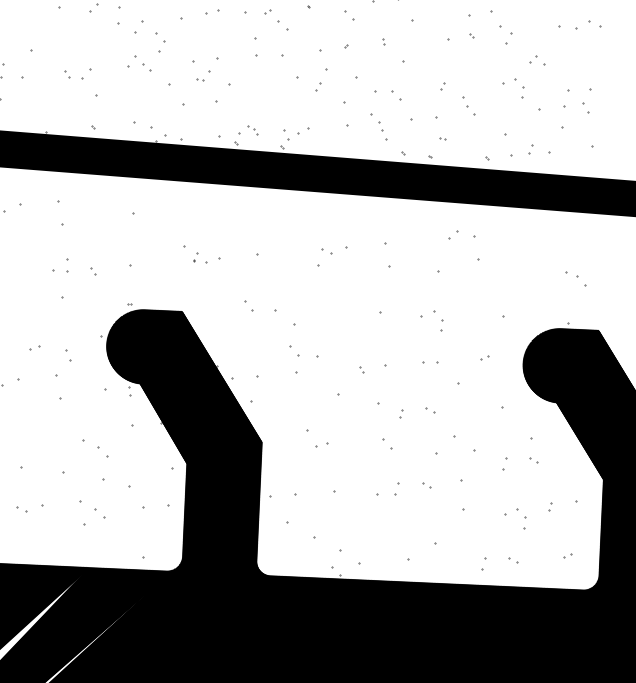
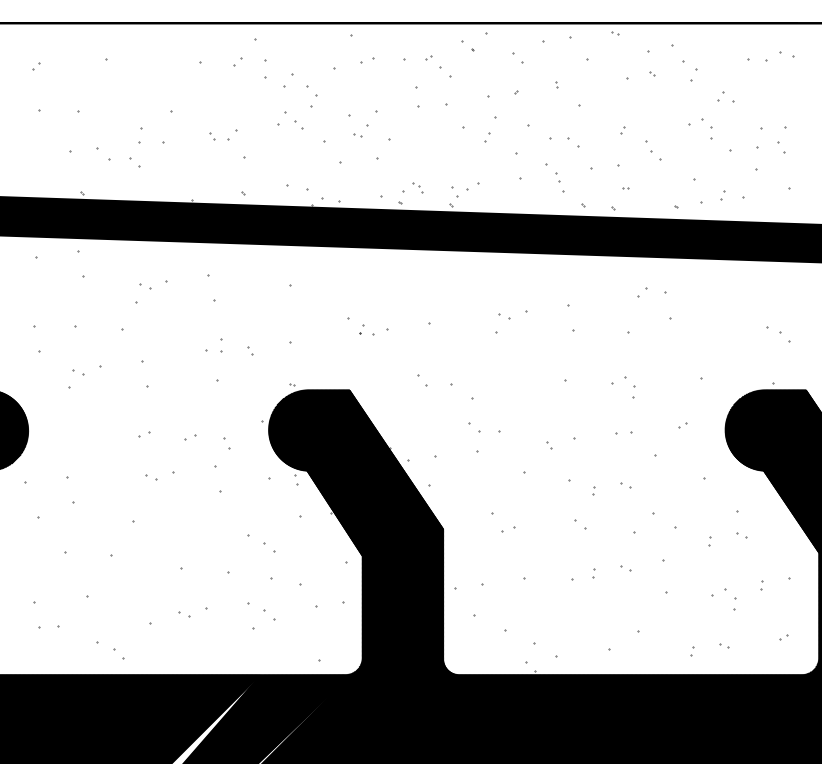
part: (504, 464) -> (709, 541), size x0.62
part: (397, 489) -> (593, 573), size x0.62
part: (484, 564) -> (692, 651), size x0.62

